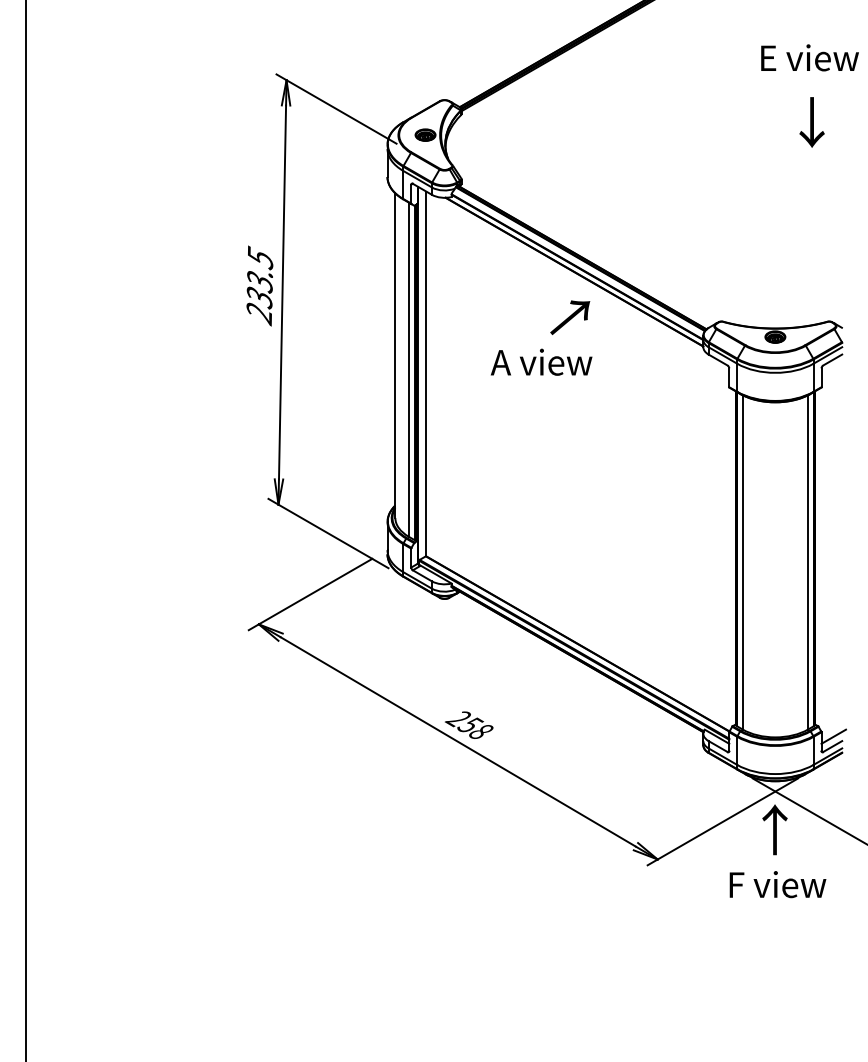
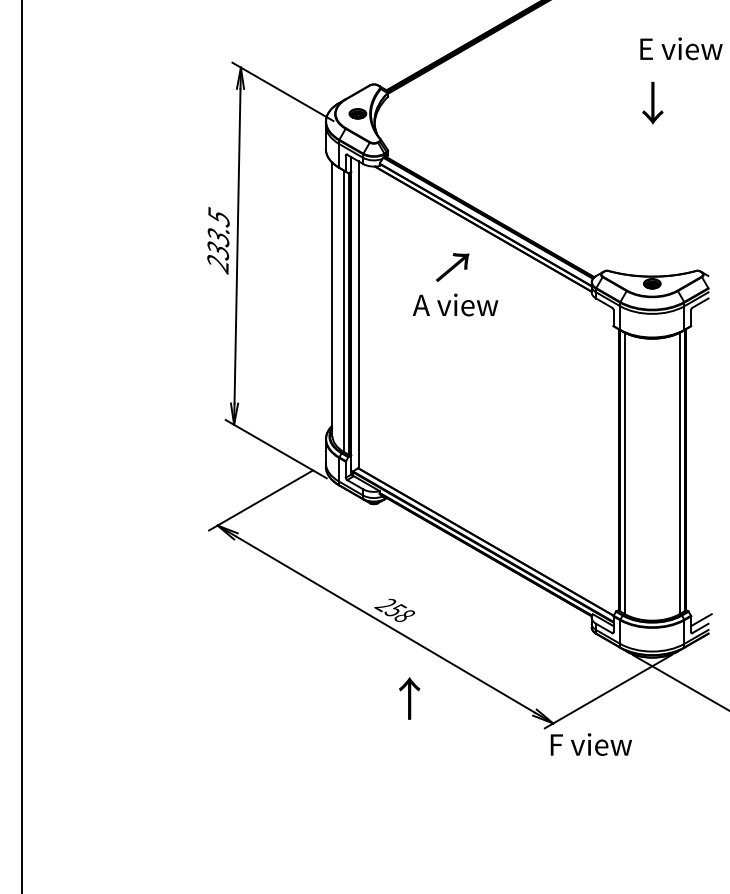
text: (811, 122) -> (652, 103), moved
text: (570, 317) -> (452, 267), moved
text: (774, 829) -> (409, 698), moved
text: (777, 884) -> (590, 744), moved

